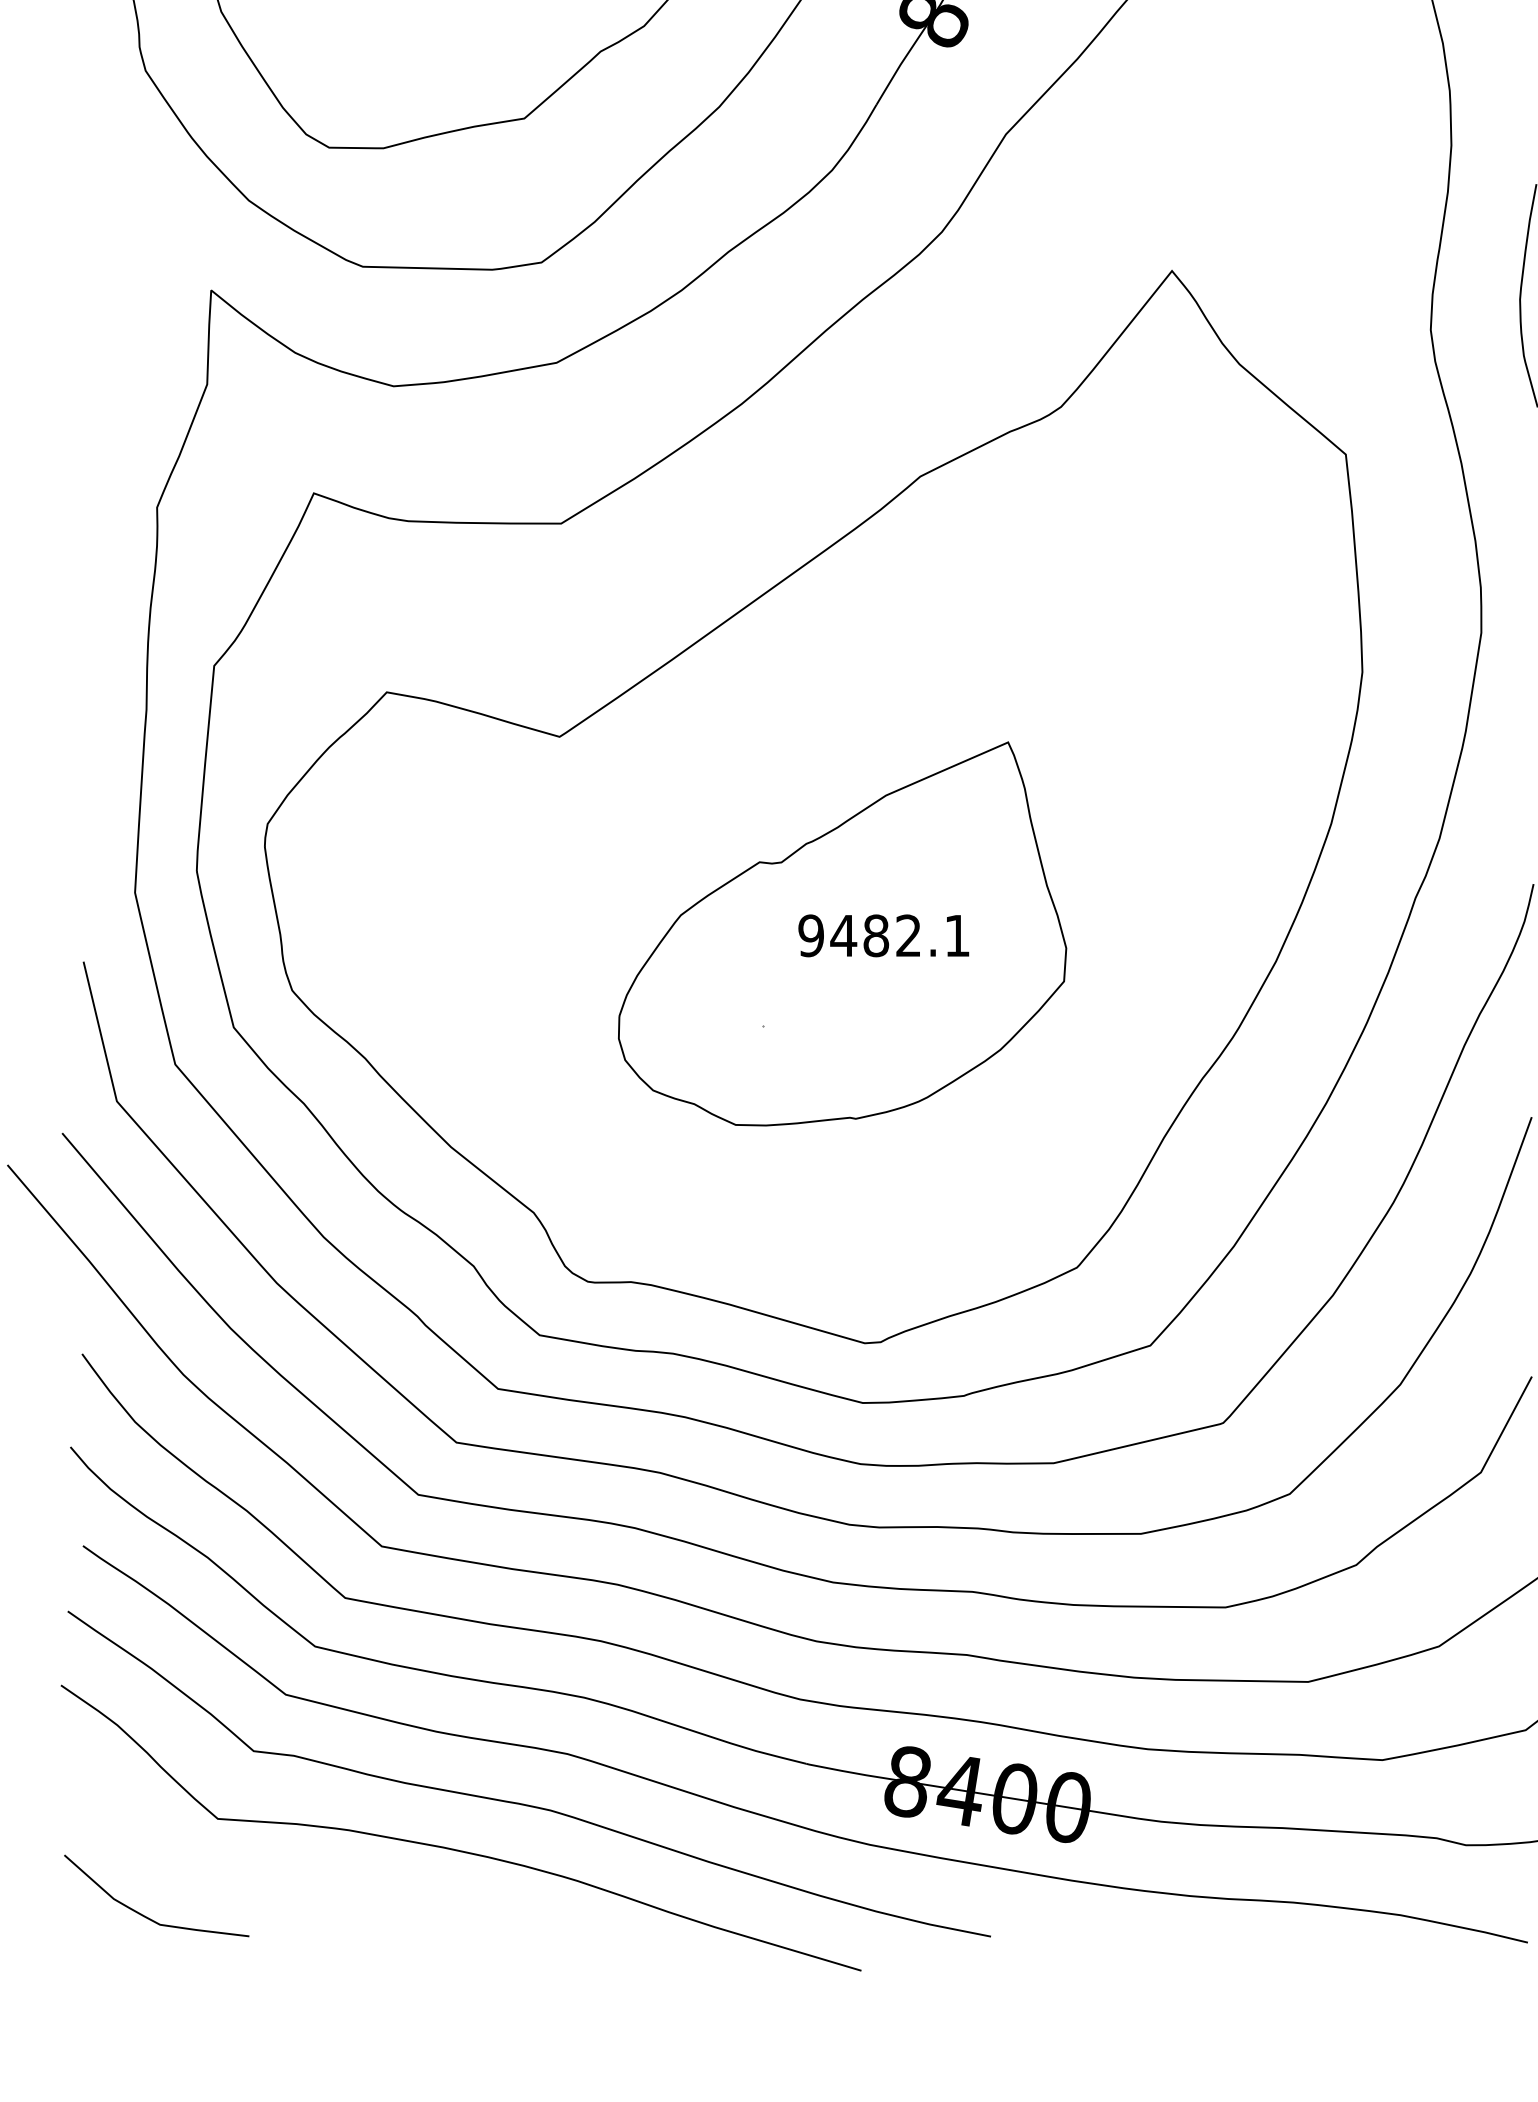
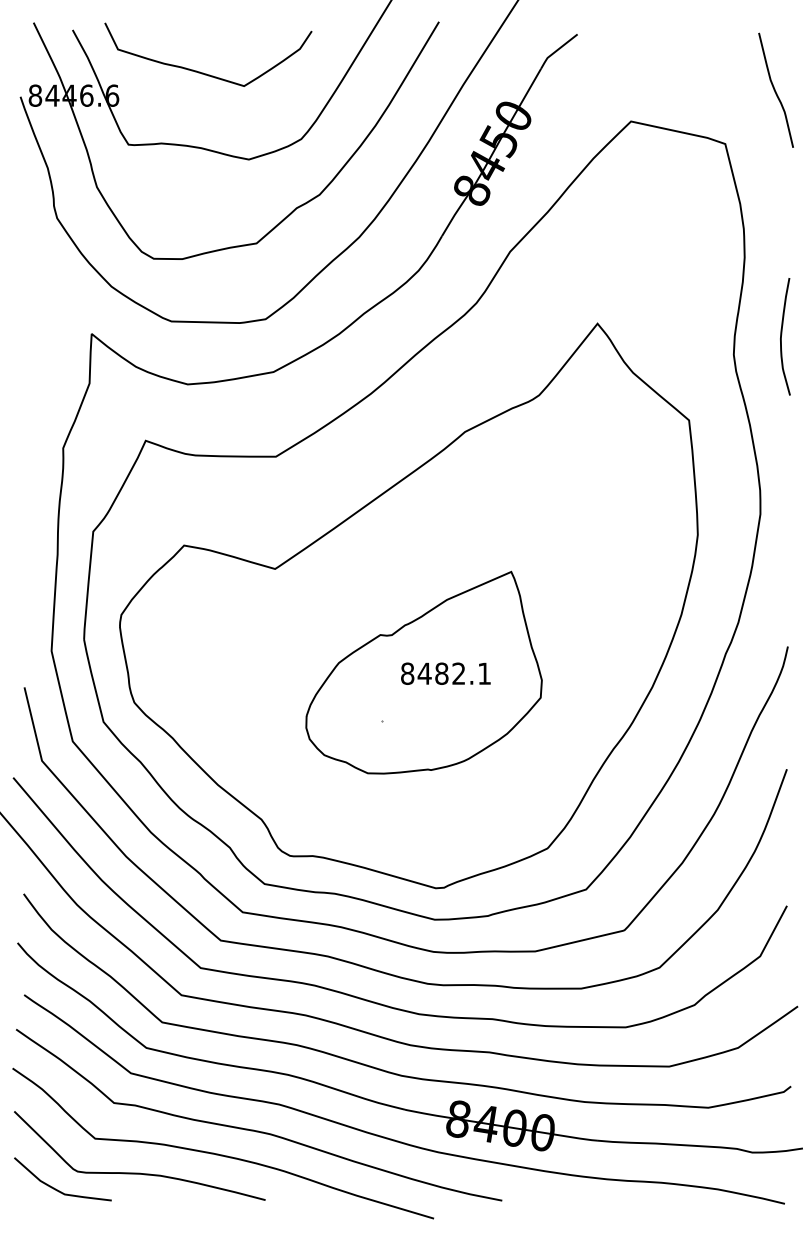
text: (811, 935) -> (407, 673), 9482.1 -> 8482.1
curve: (302, 1883) -> (139, 1172), added

